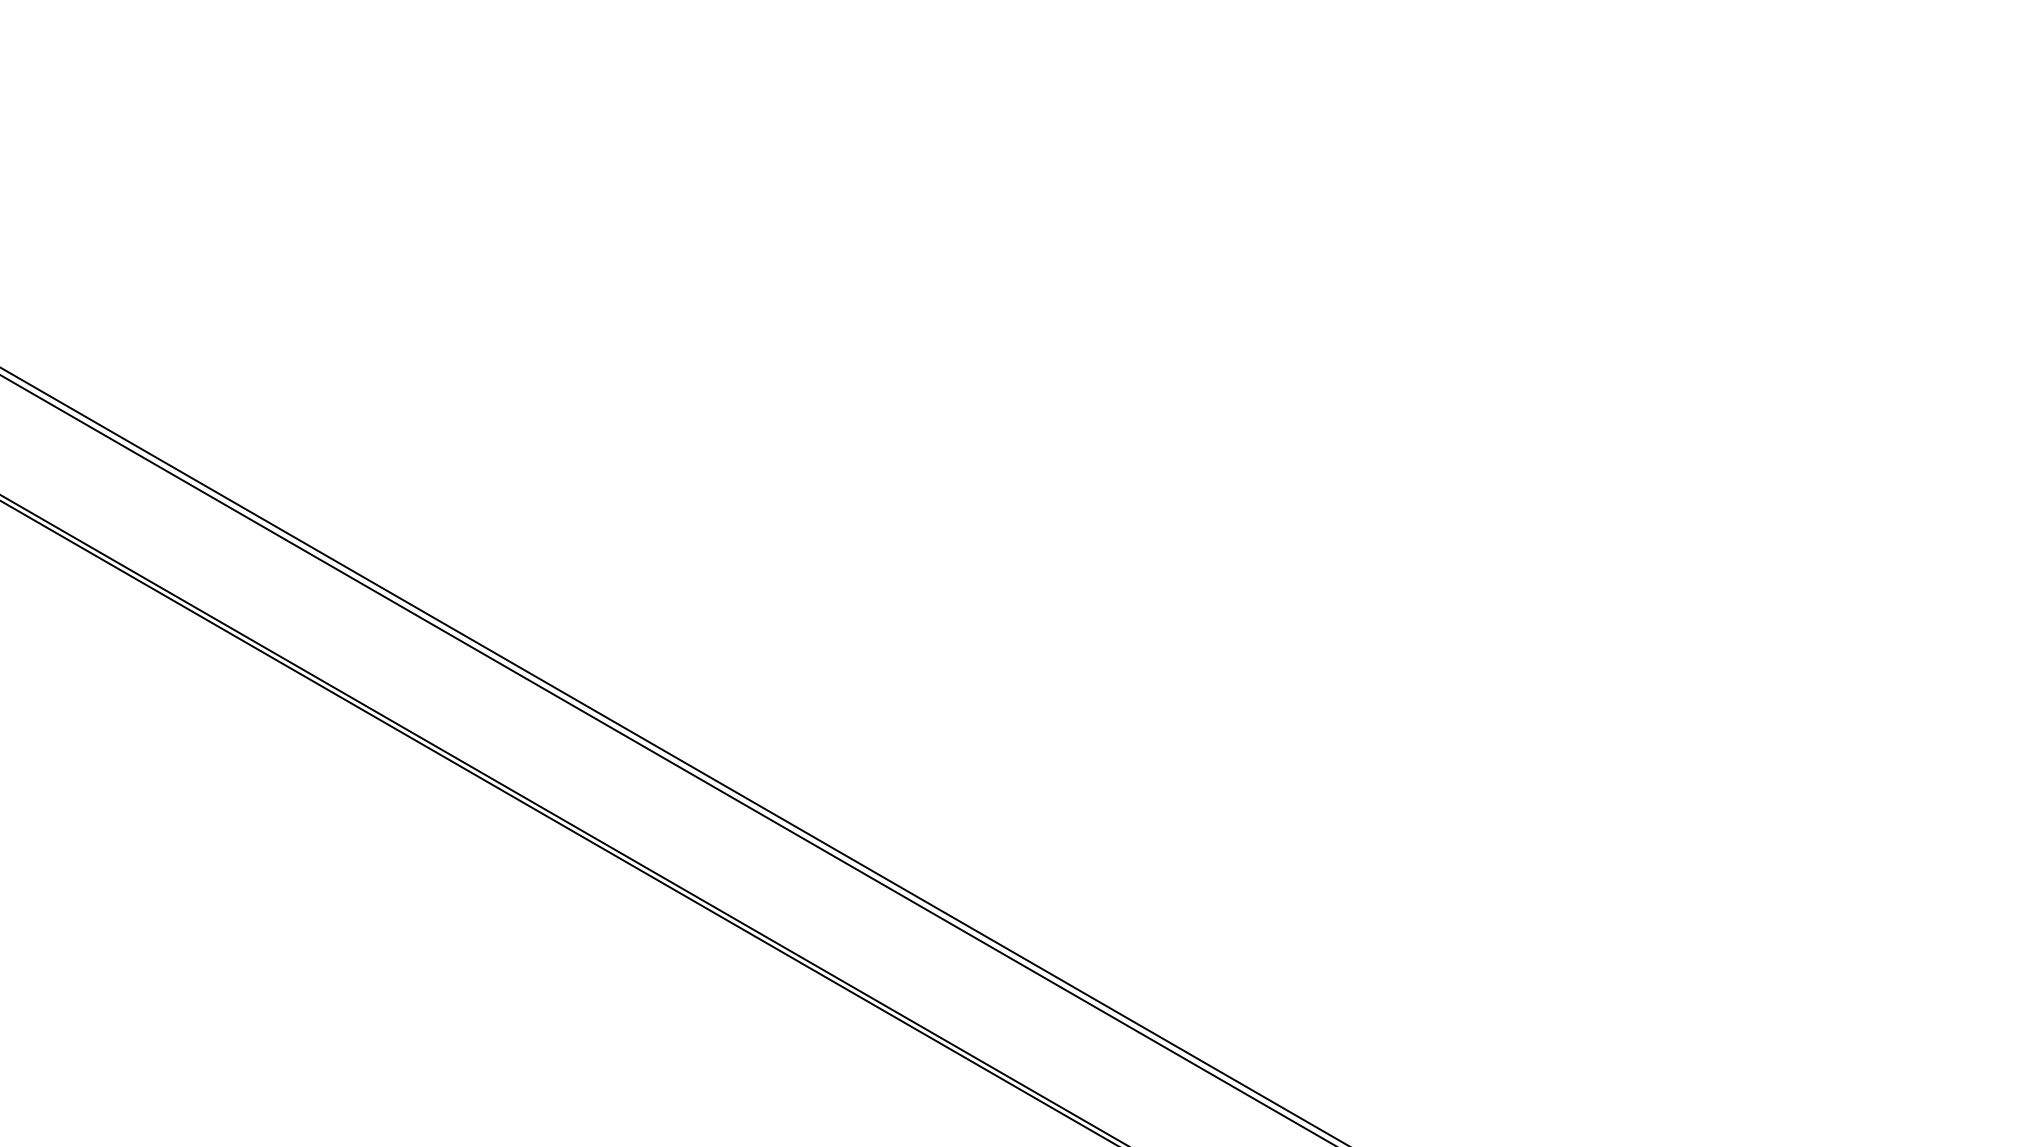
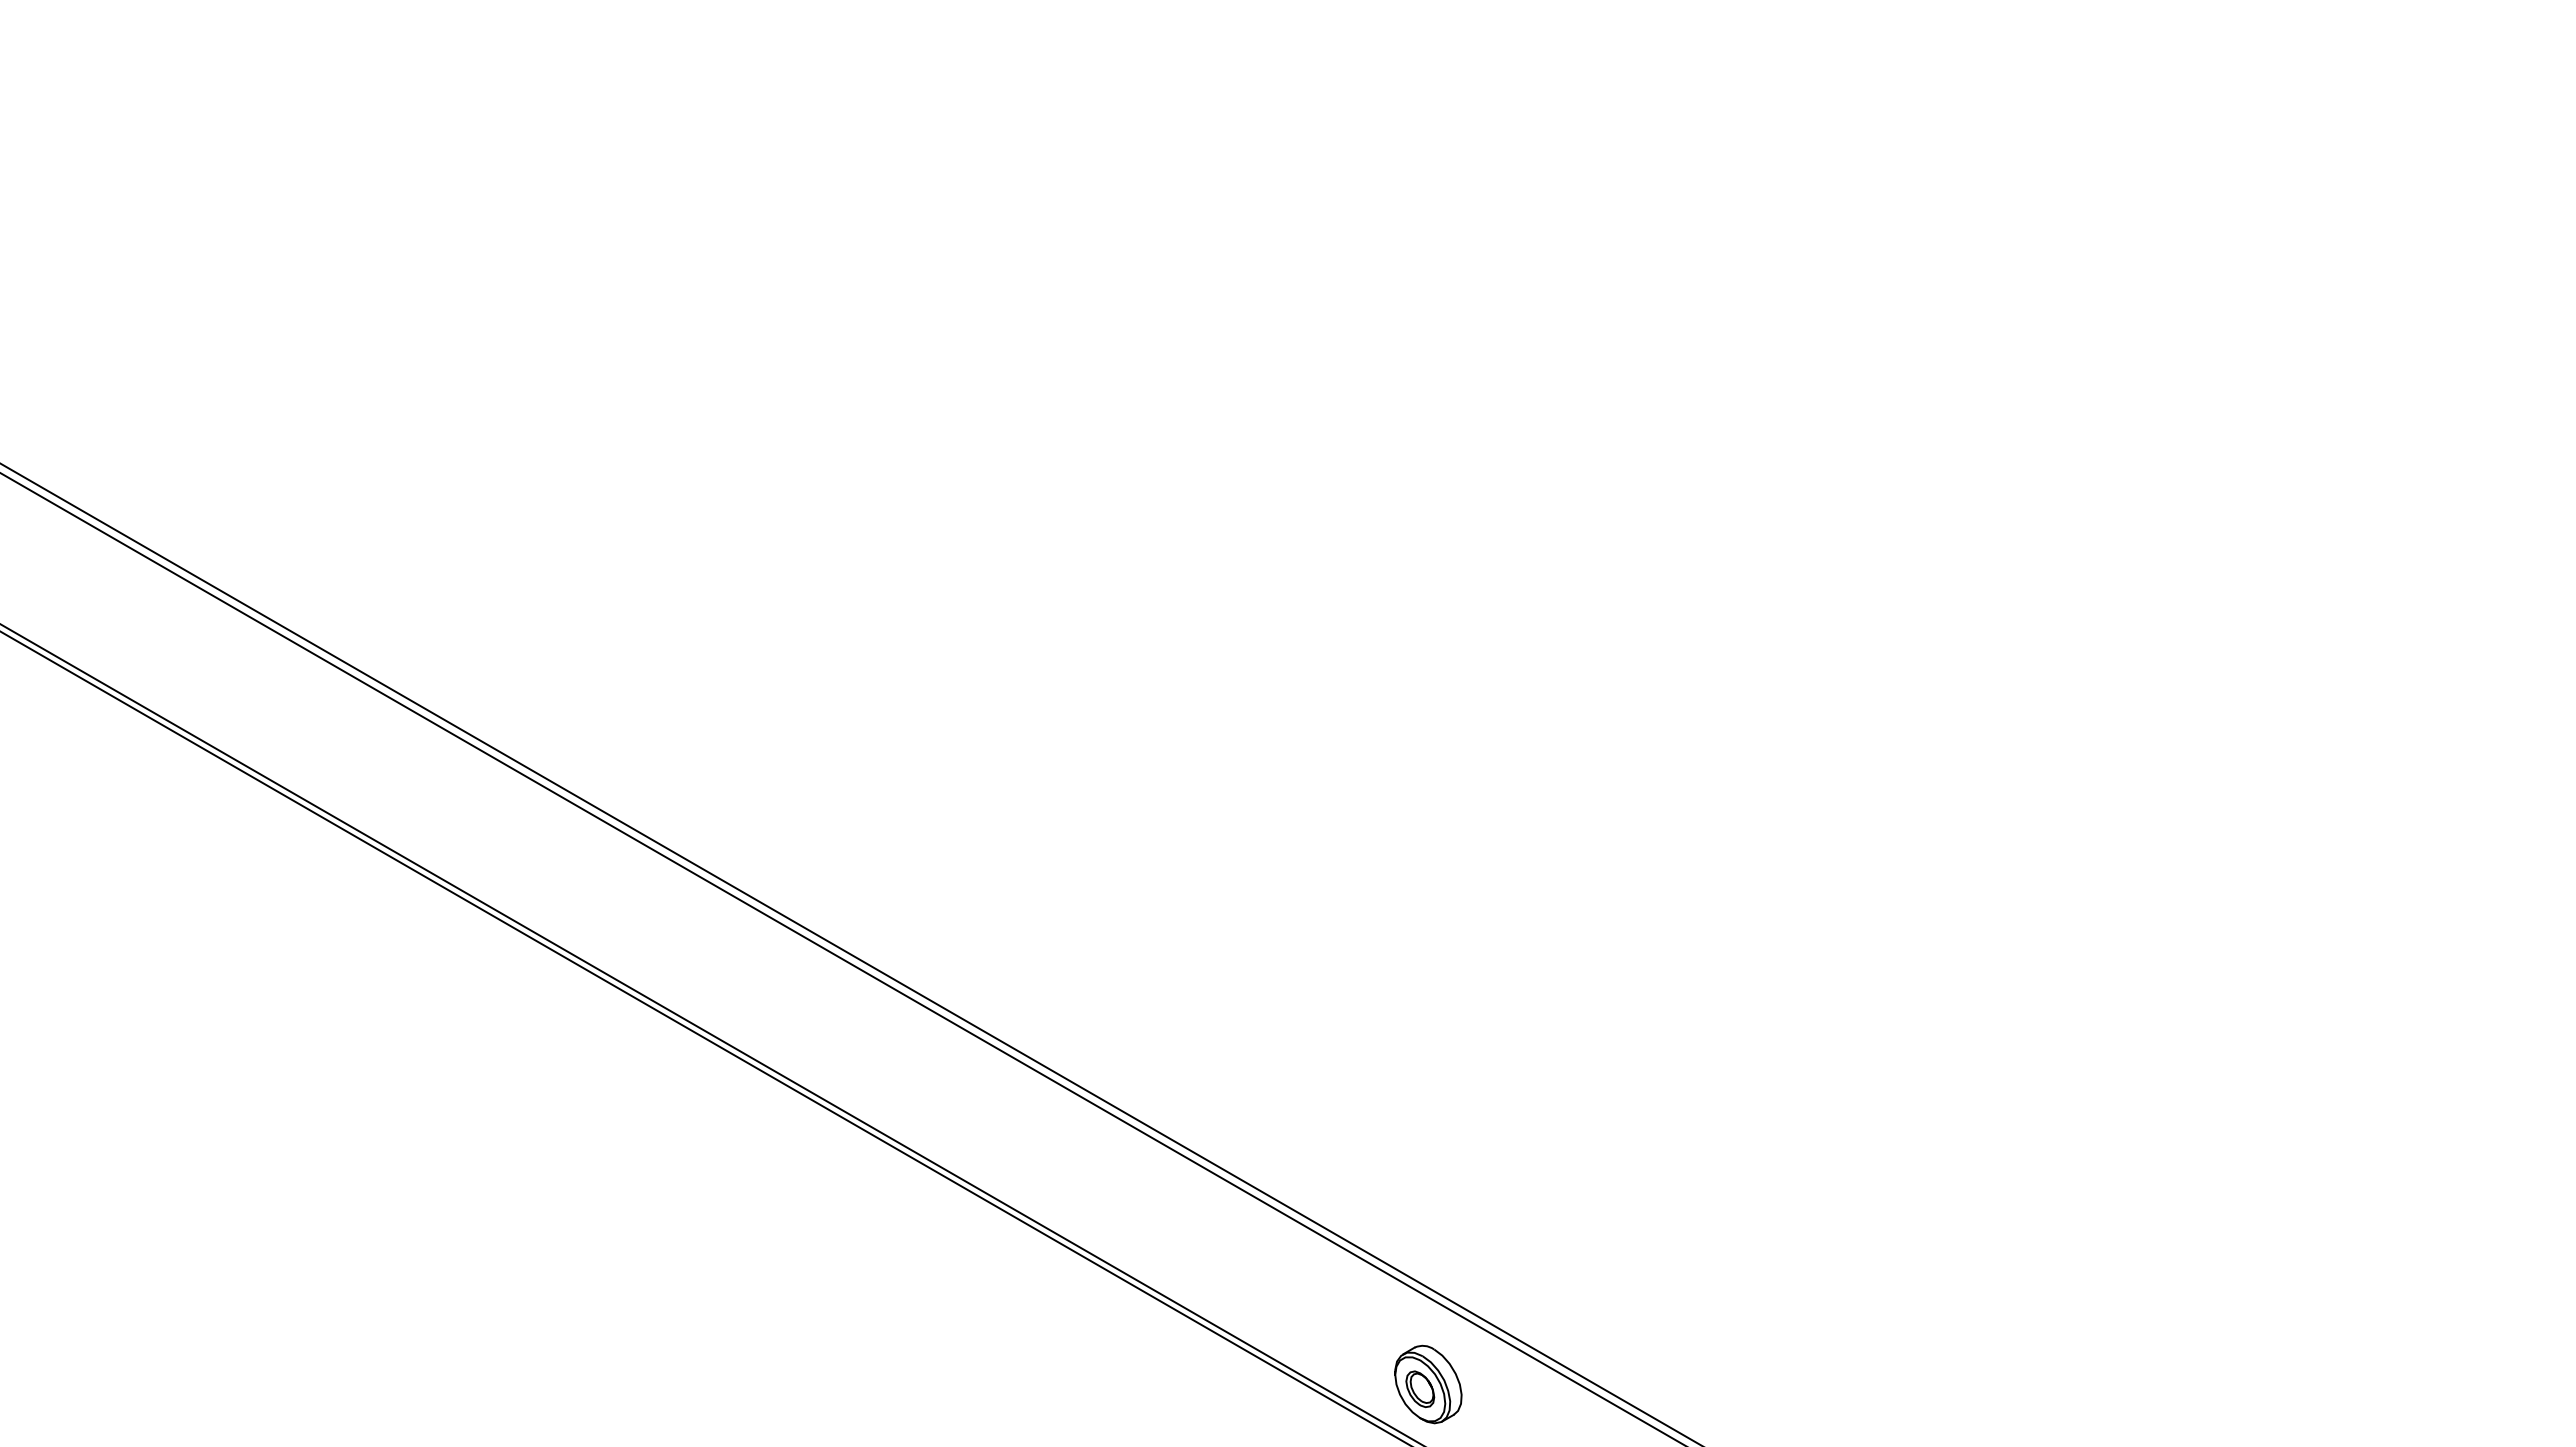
part: (1132, 1097) -> (1428, 1384), added

